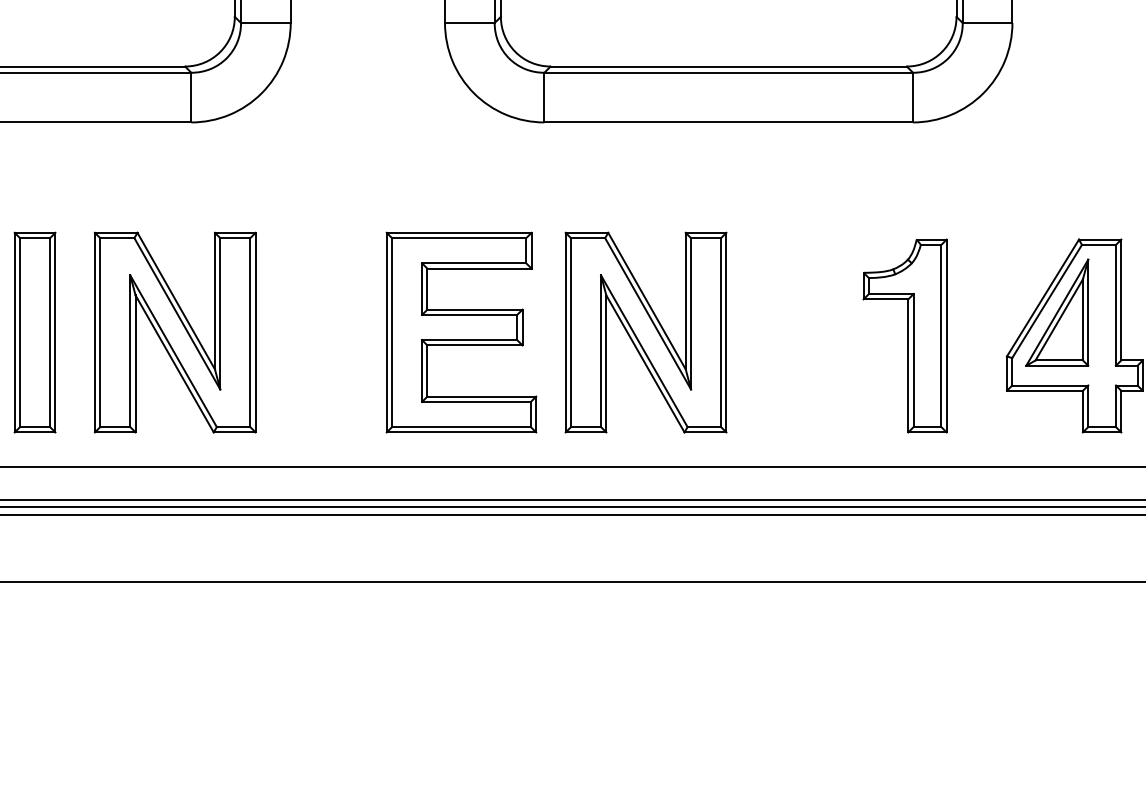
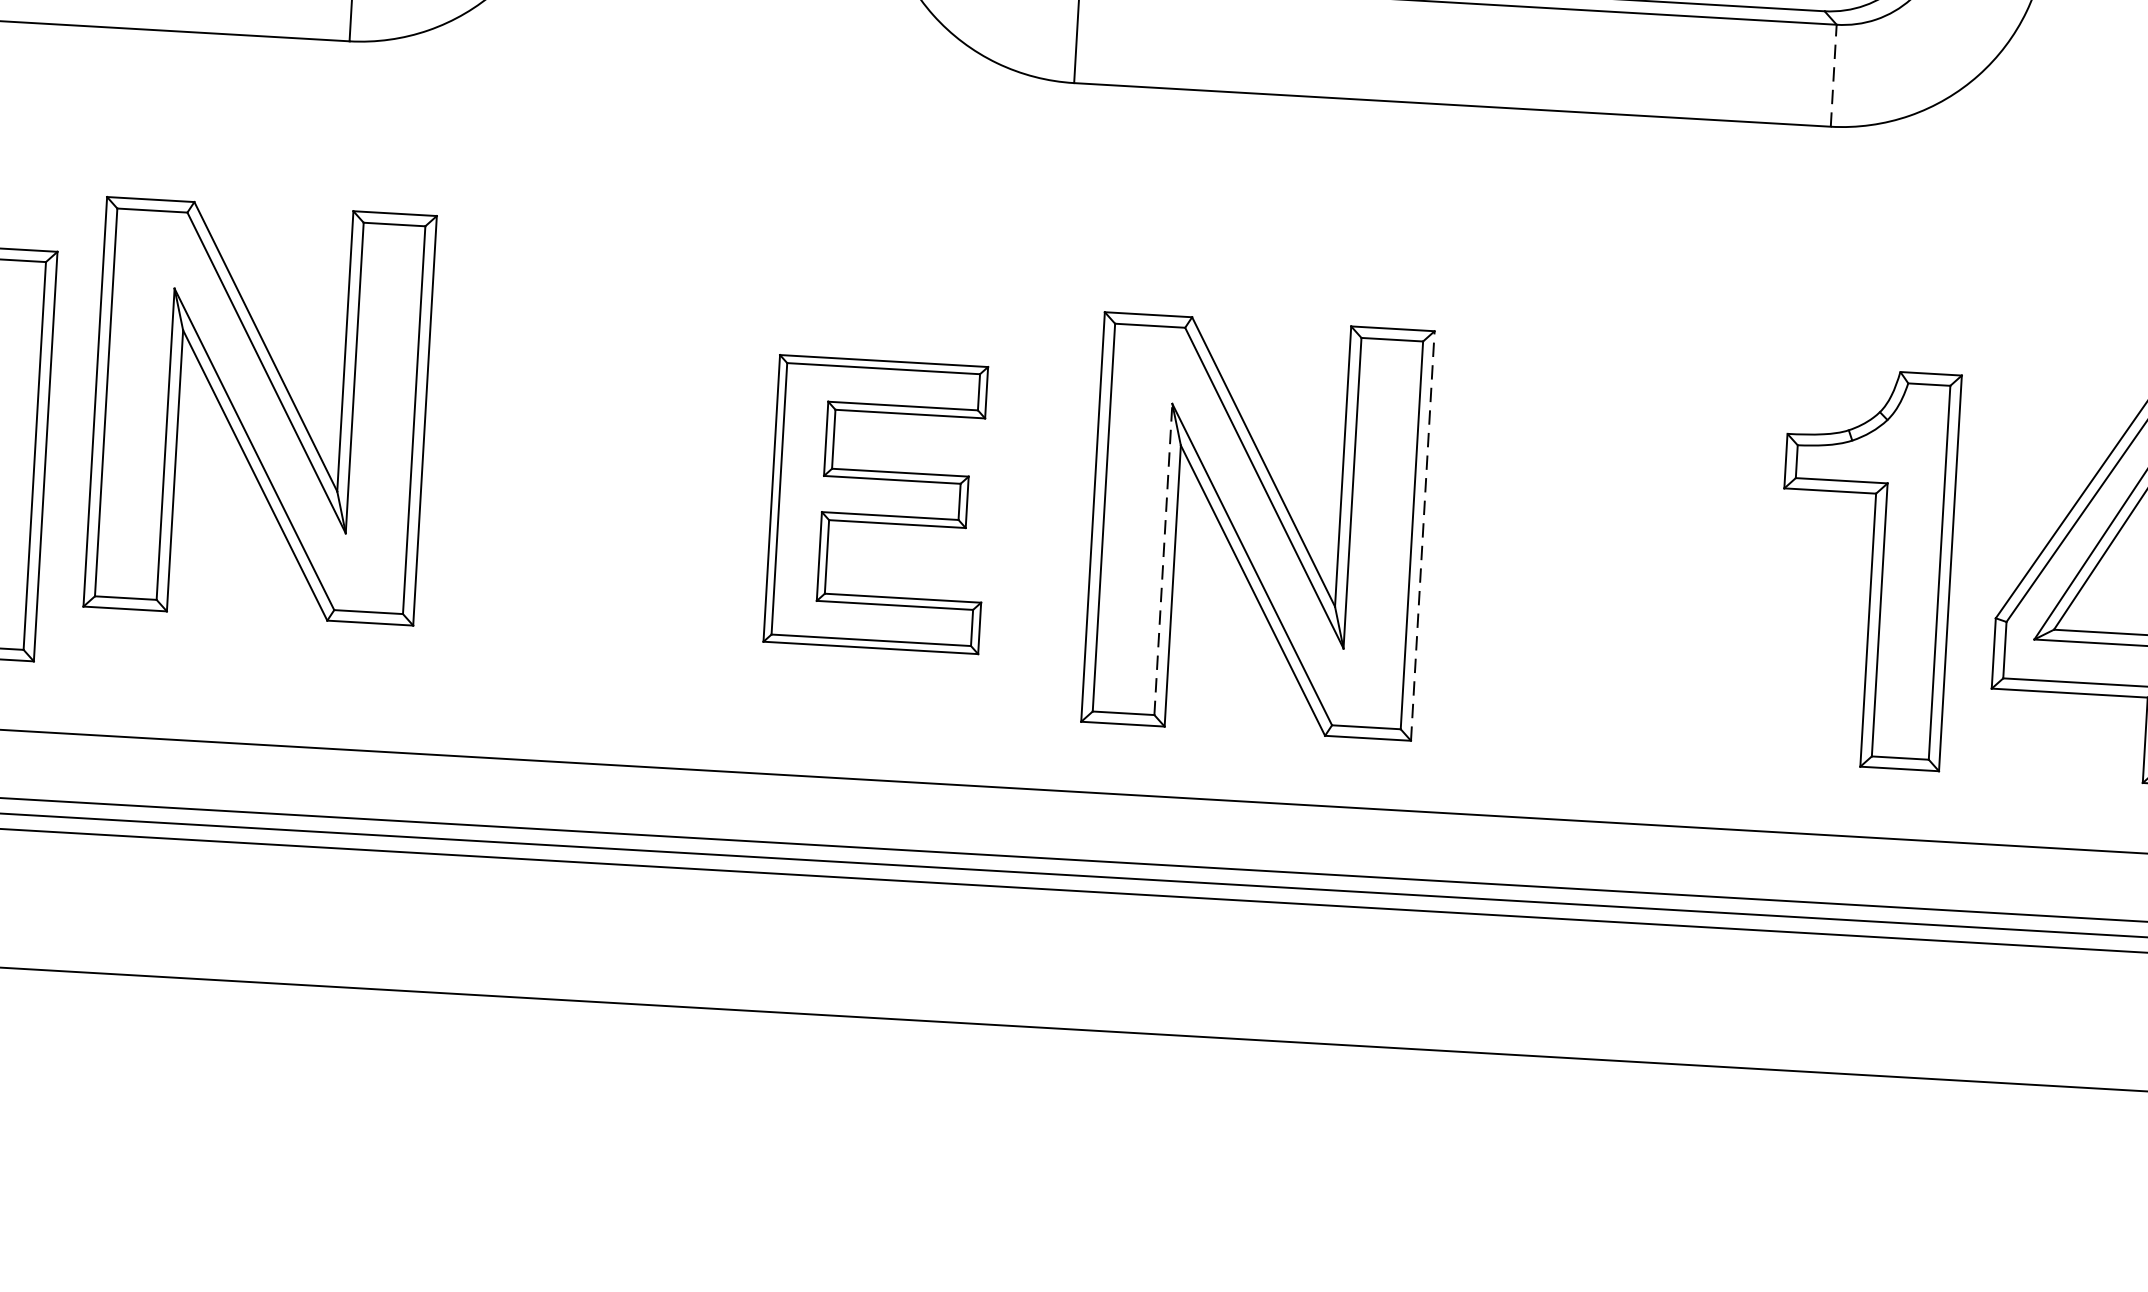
line: (913, 97) -> (1834, 75), solid -> dashed
part: (174, 332) -> (258, 410), moved
part: (461, 332) -> (879, 504), size x0.7
line: (726, 332) -> (1423, 535), solid -> dashed
part: (904, 335) -> (1863, 567), moved
line: (601, 351) -> (1164, 559), solid -> dashed

